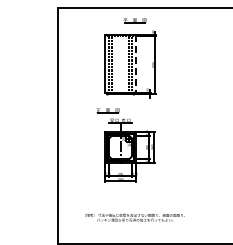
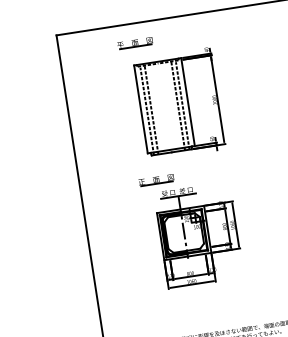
part: (134, 20) -> (134, 42), moved
line: (136, 63) -> (188, 101), dashed -> solid

